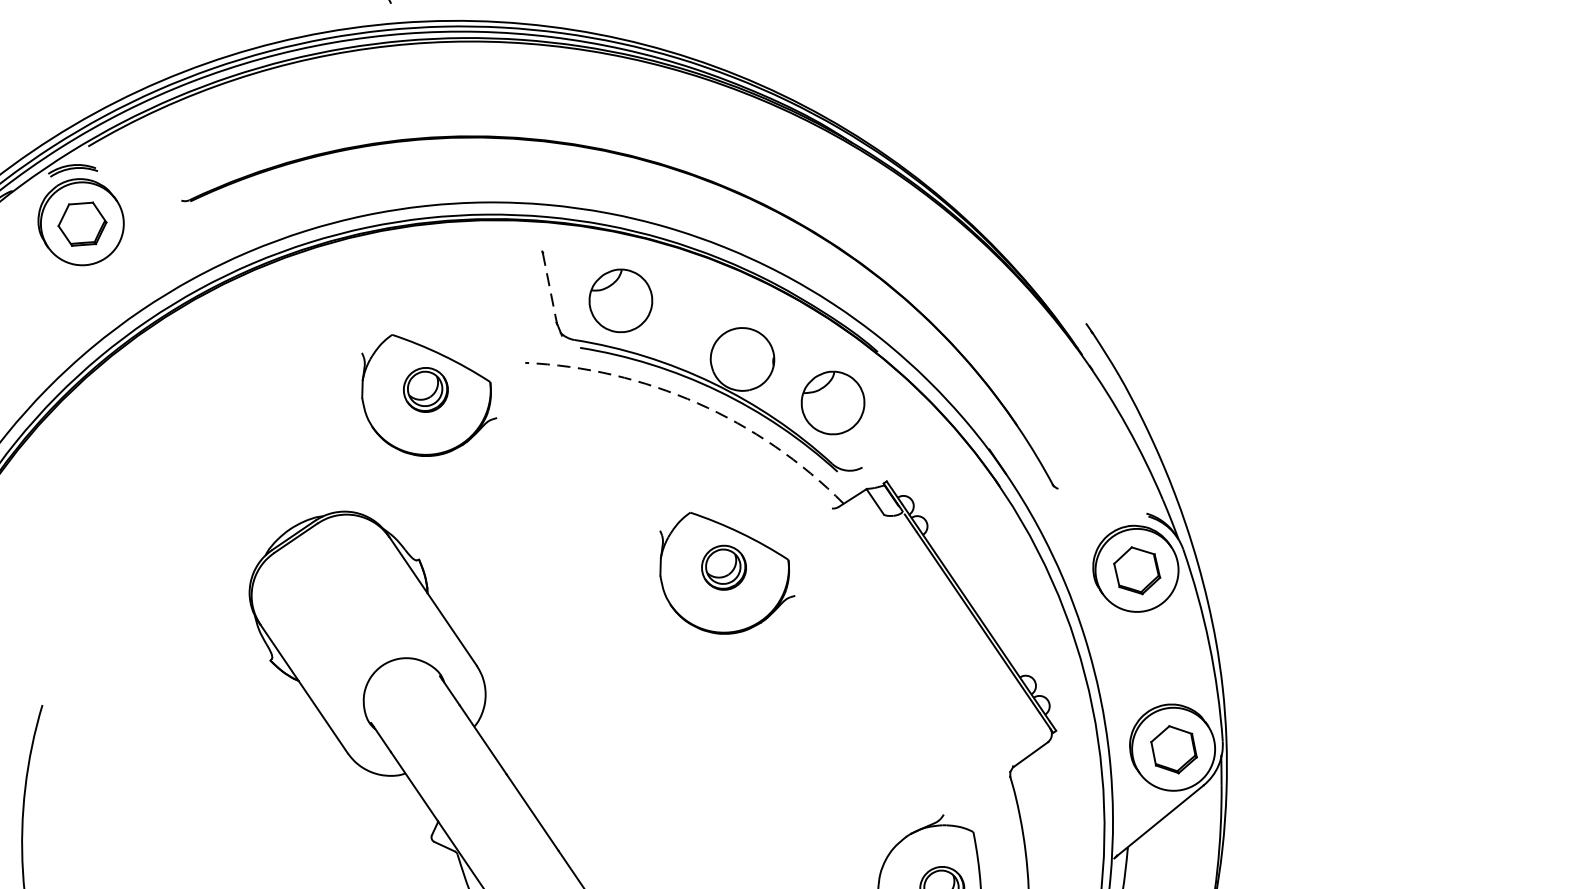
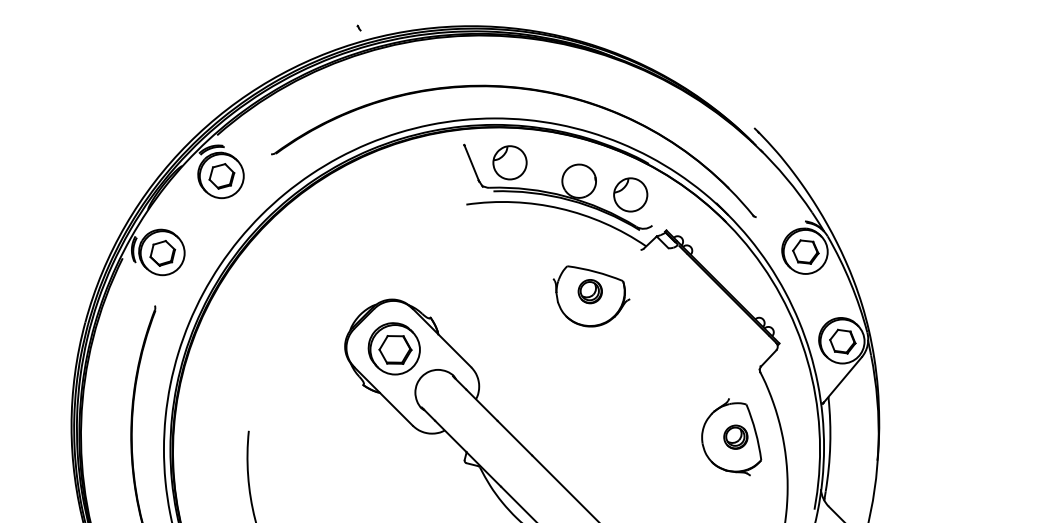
line: (551, 288) -> (472, 163), dashed -> solid
part: (426, 399) -> (418, 233), removed
arc: (698, 403) -> (560, 208), dashed -> solid
part: (339, 603) -> (393, 348), added

